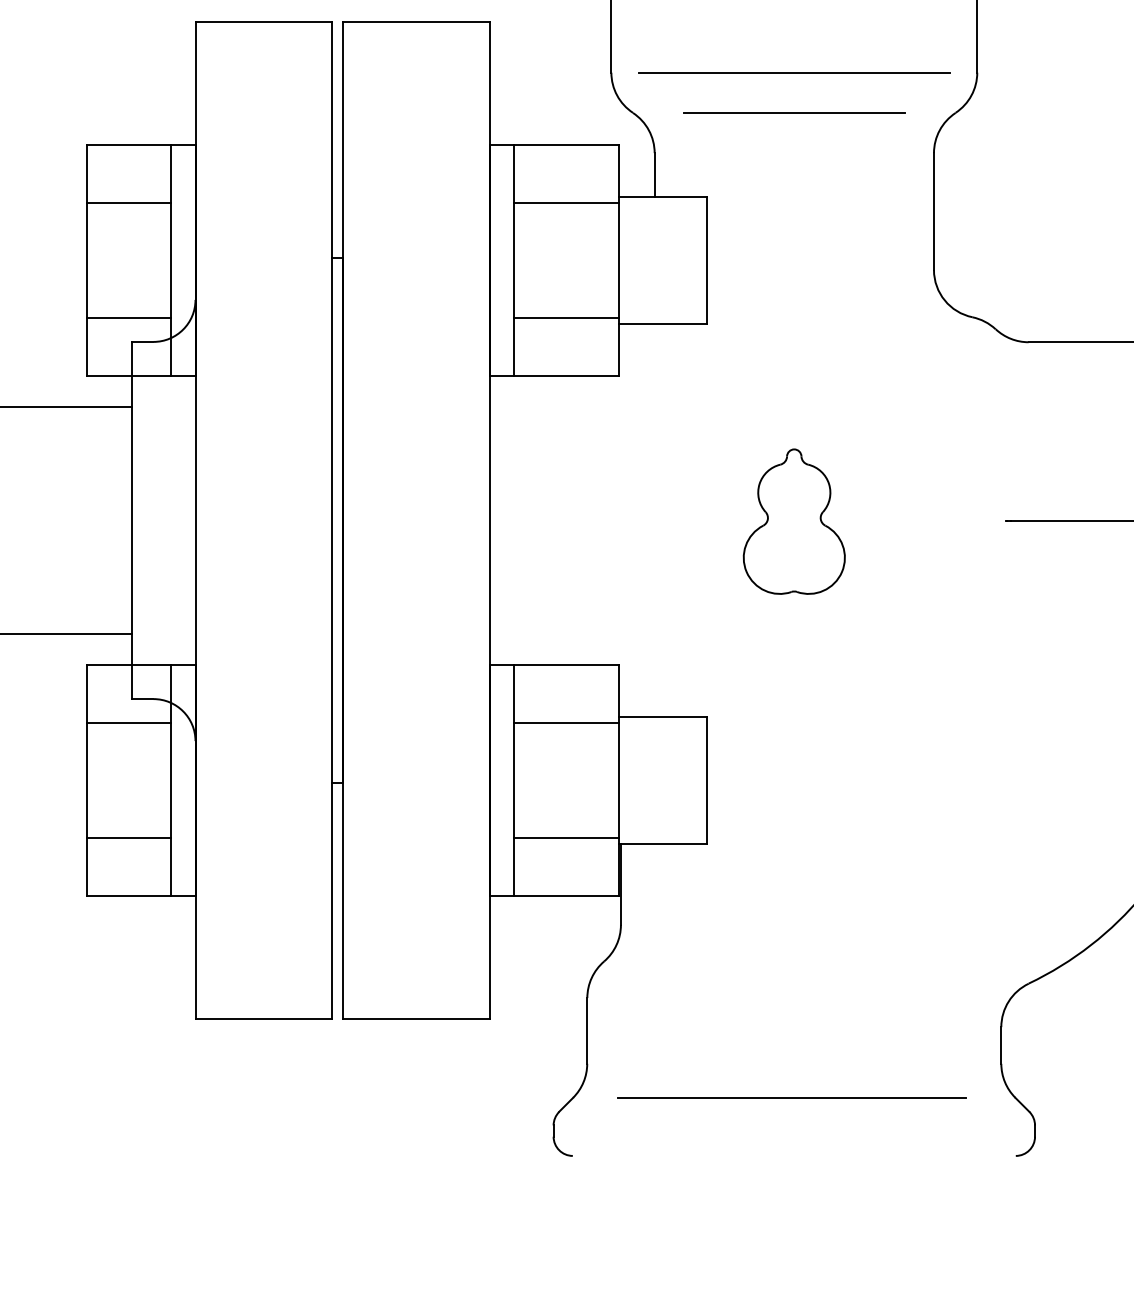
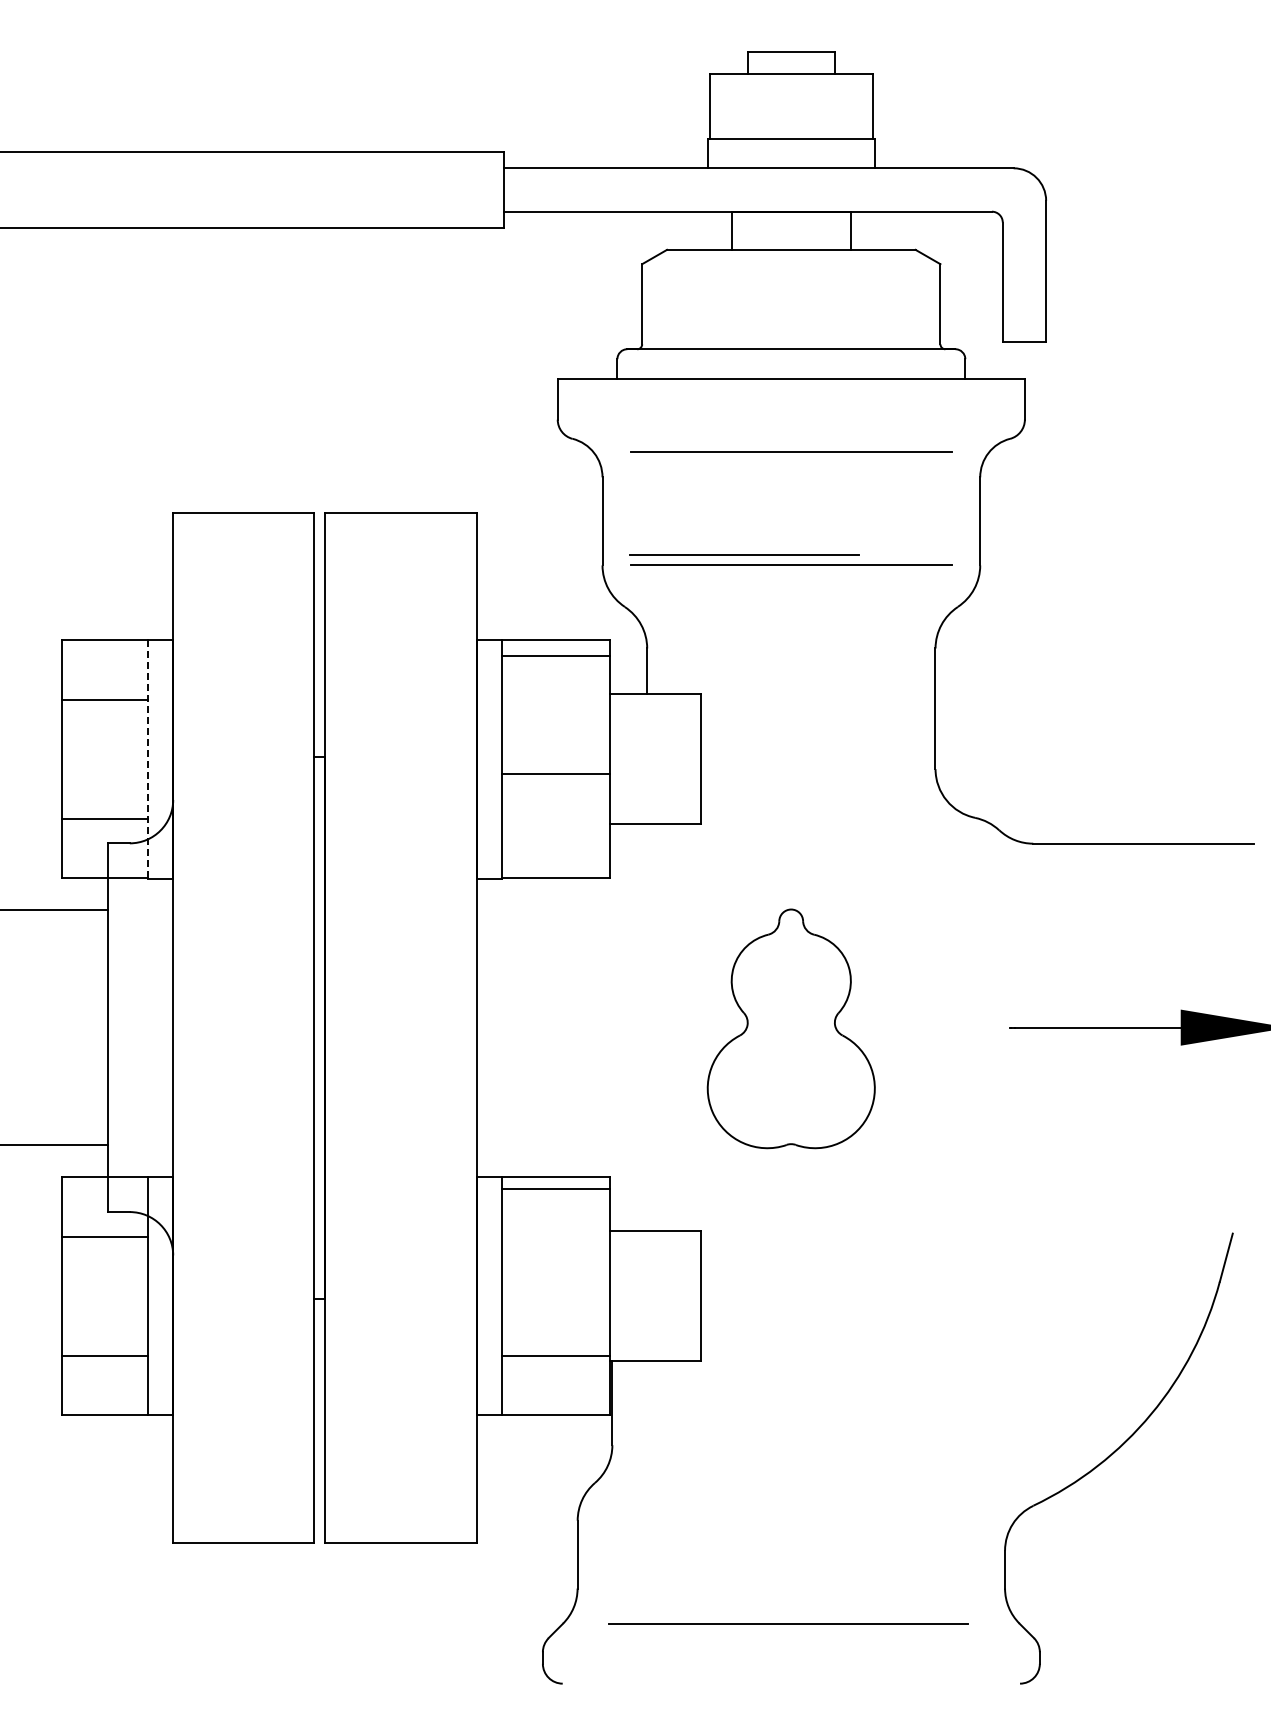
line: (794, 112) -> (744, 554), moved
line: (565, 202) -> (555, 655), moved
line: (171, 260) -> (148, 759), solid -> dashed
line: (565, 317) -> (555, 773), moved
part: (794, 521) -> (791, 1028), size x1.6
line: (565, 722) -> (555, 1188), moved

